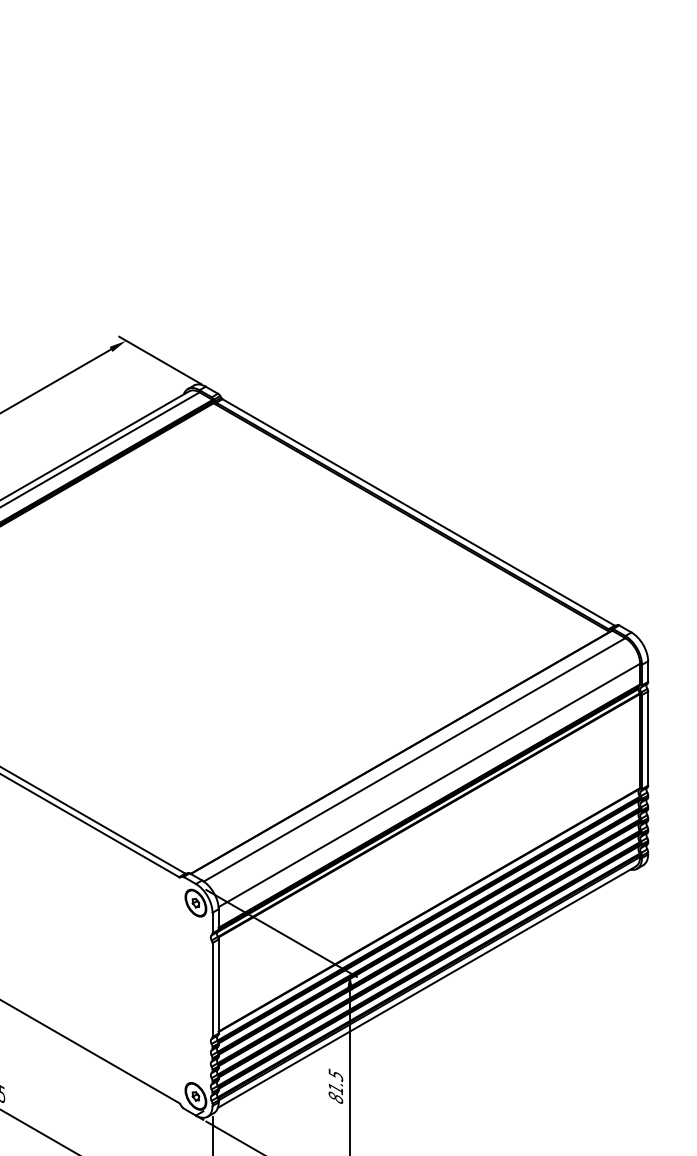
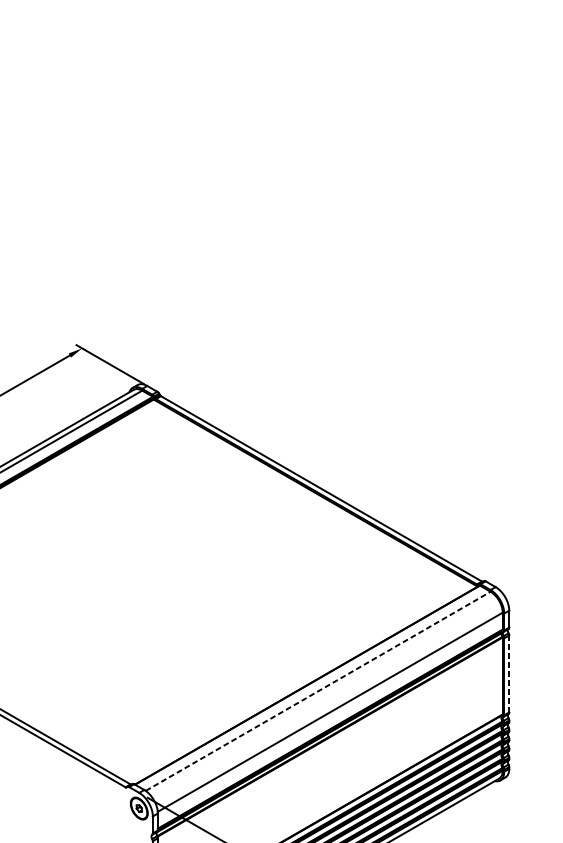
line: (648, 739) -> (509, 674), solid -> dashed
line: (415, 759) -> (318, 691), solid -> dashed

